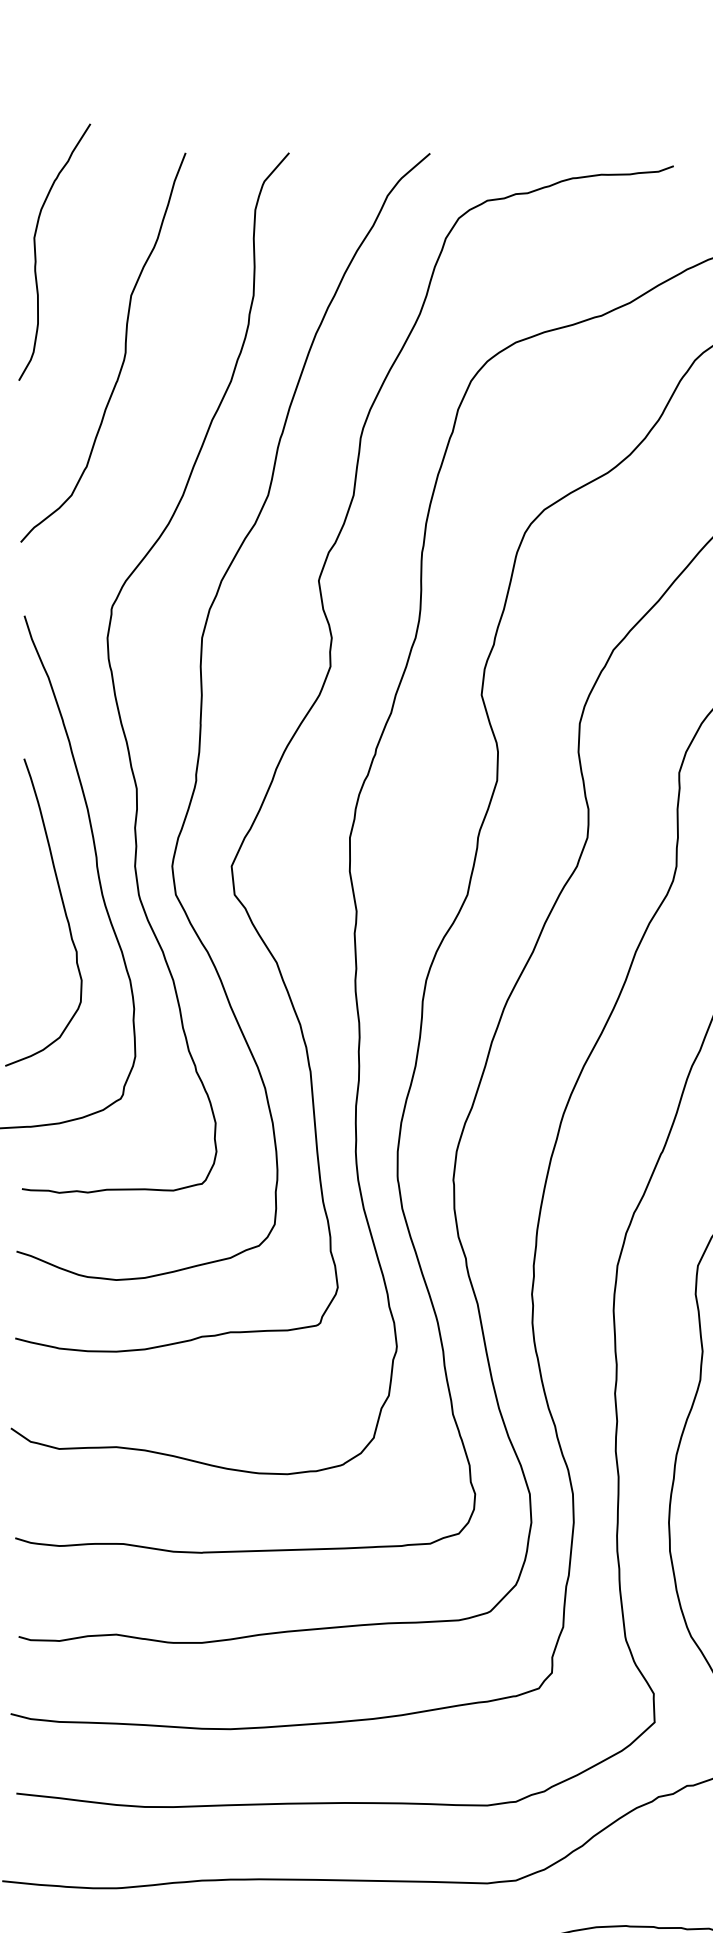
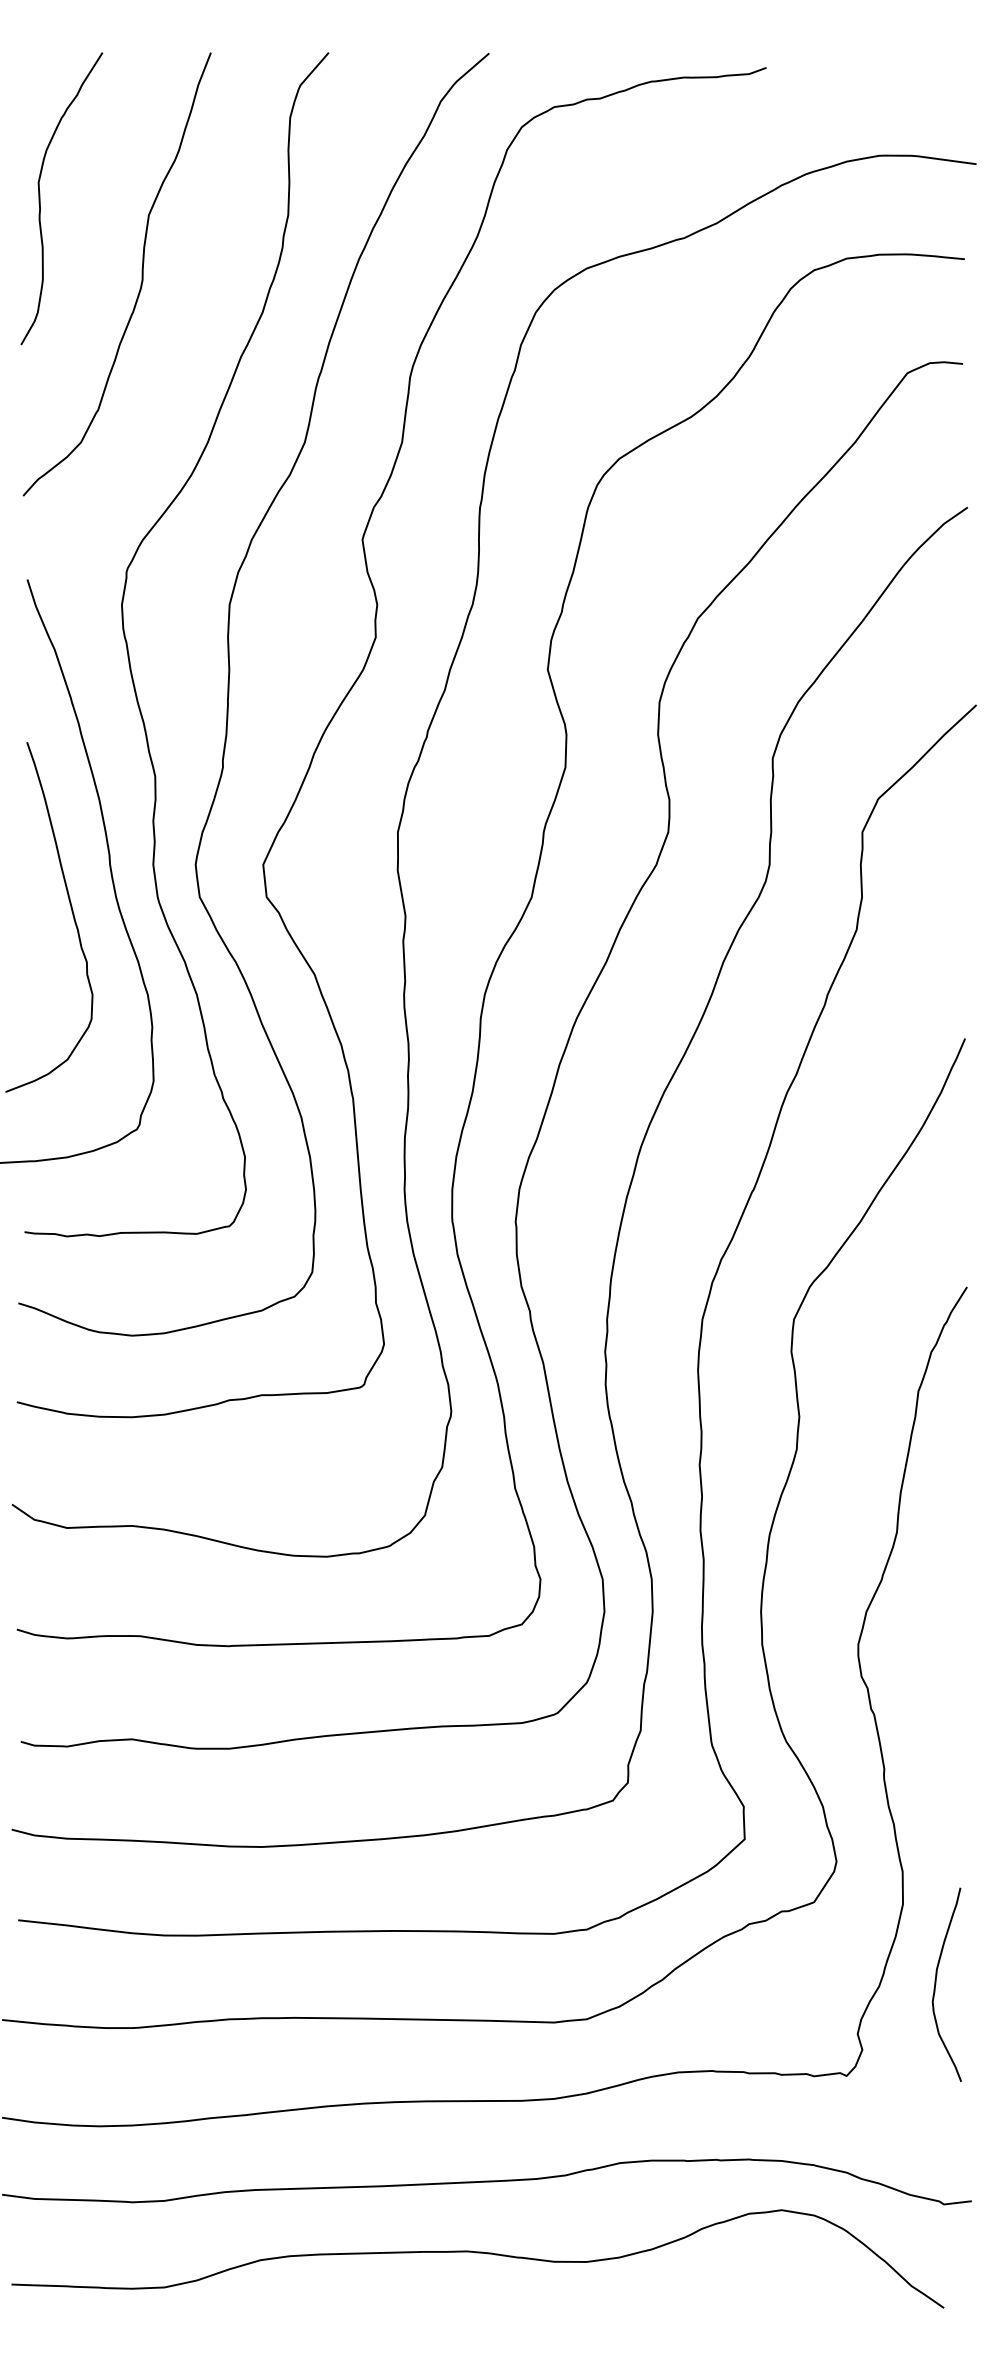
curve: (35, 252) -> (40, 198), moved

